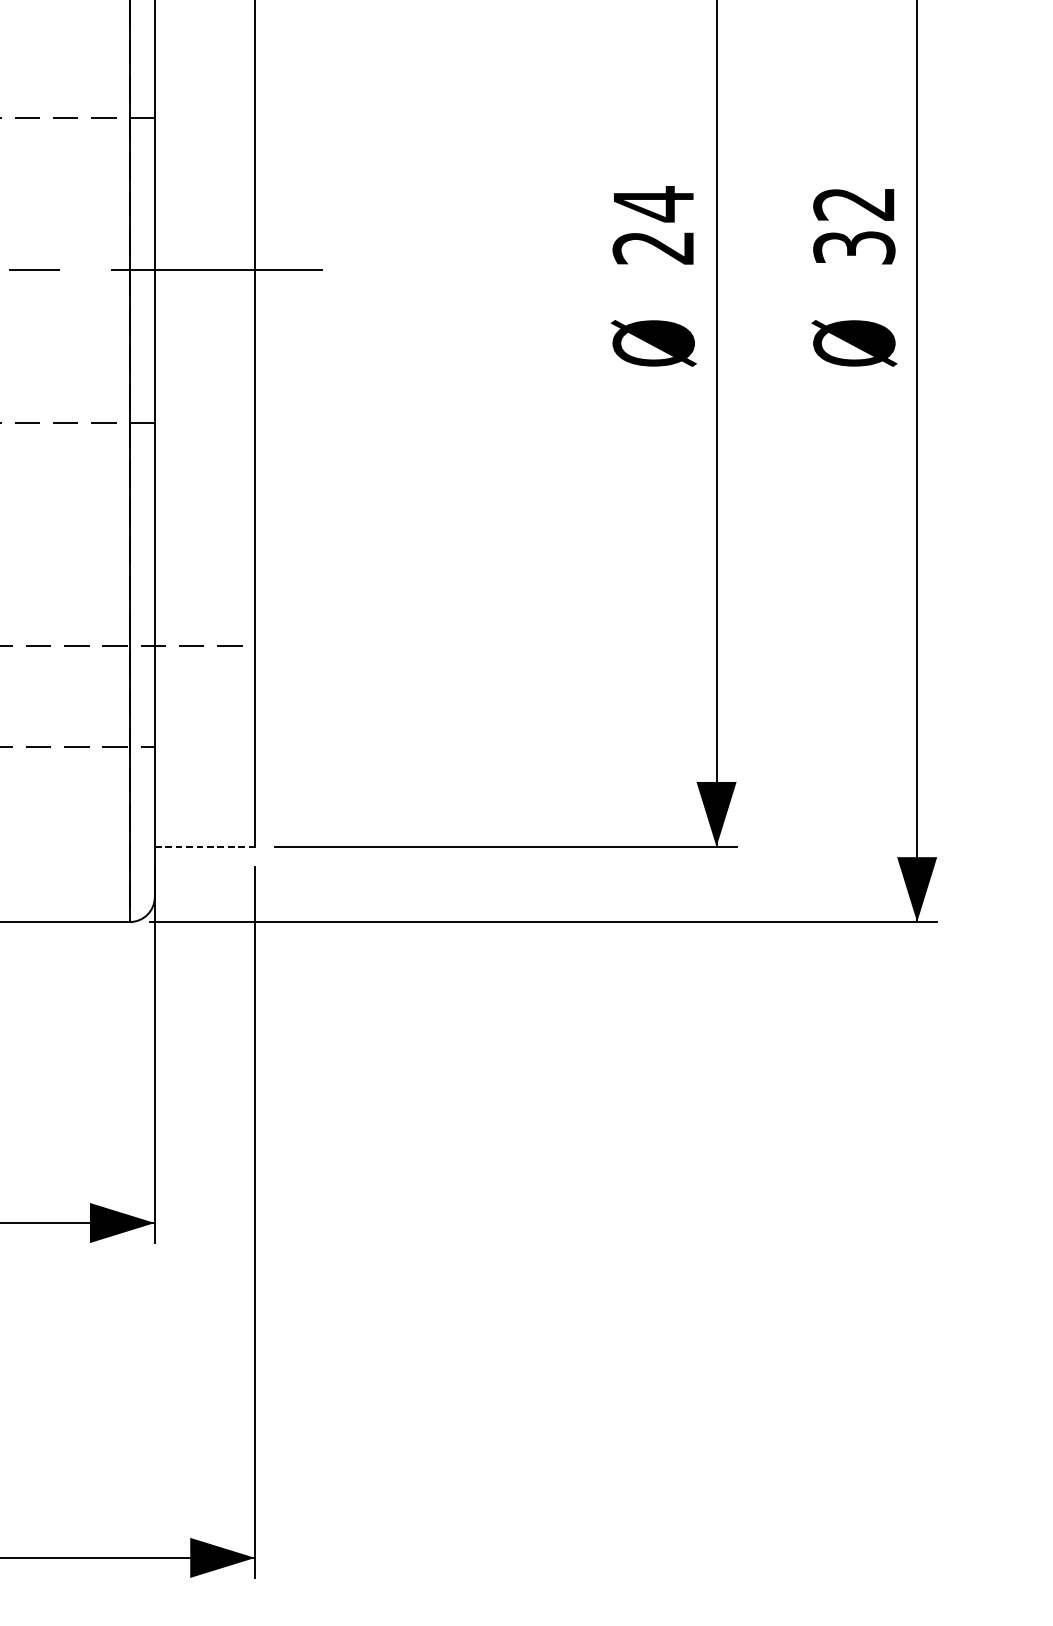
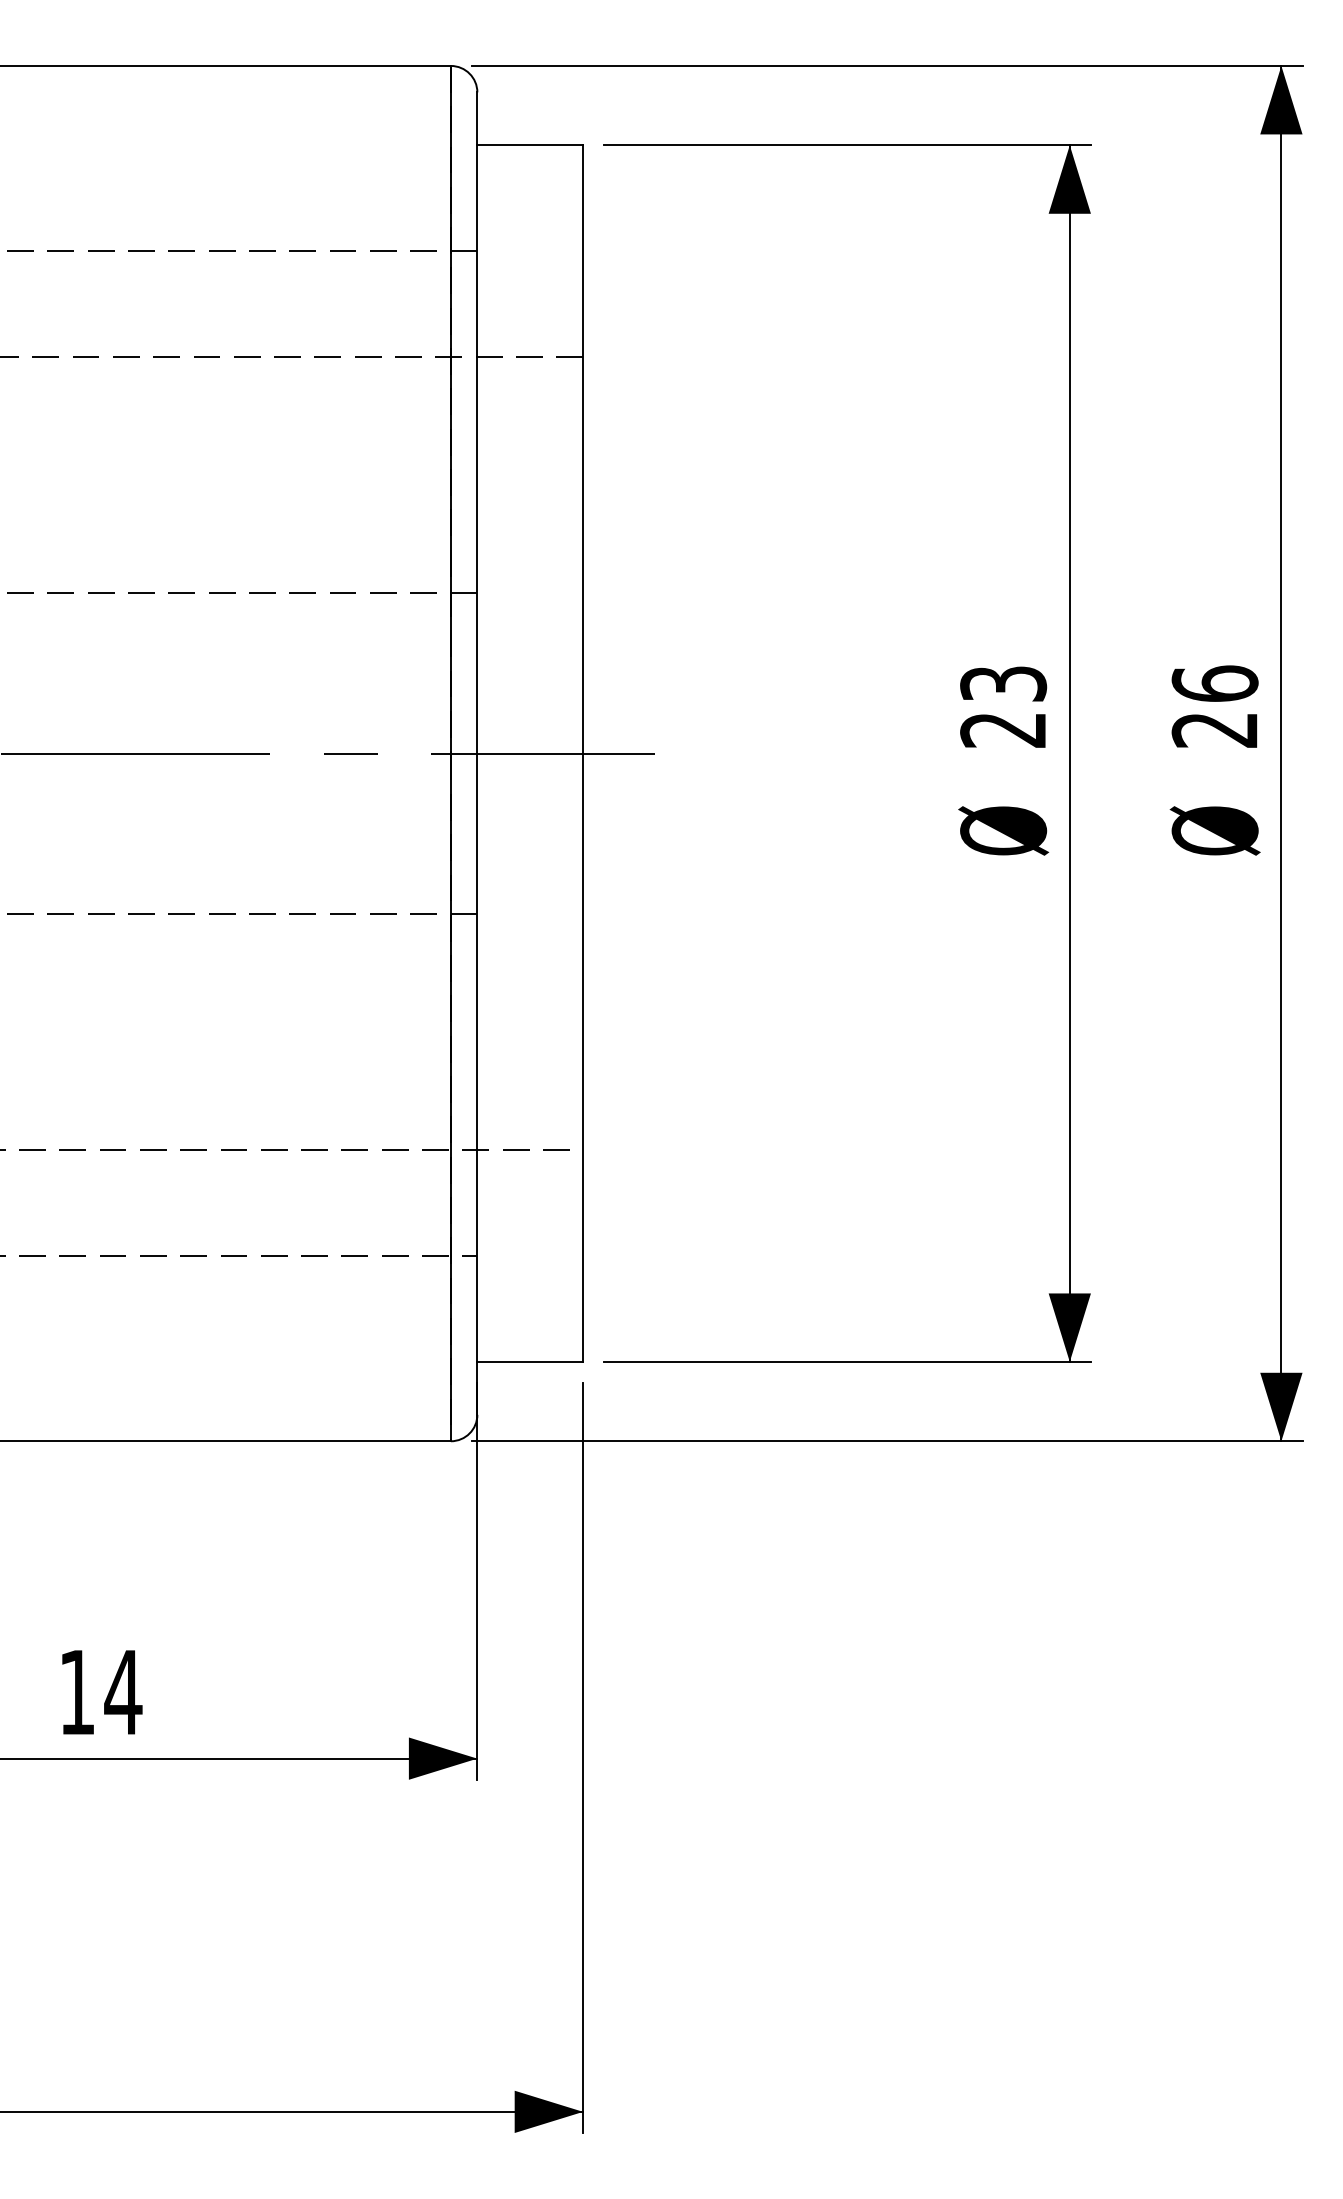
text: (653, 204) -> (1003, 684), 24 -> 23
text: (853, 225) -> (1214, 706), 32 -> 26
line: (205, 846) -> (530, 1361), dashed -> solid

